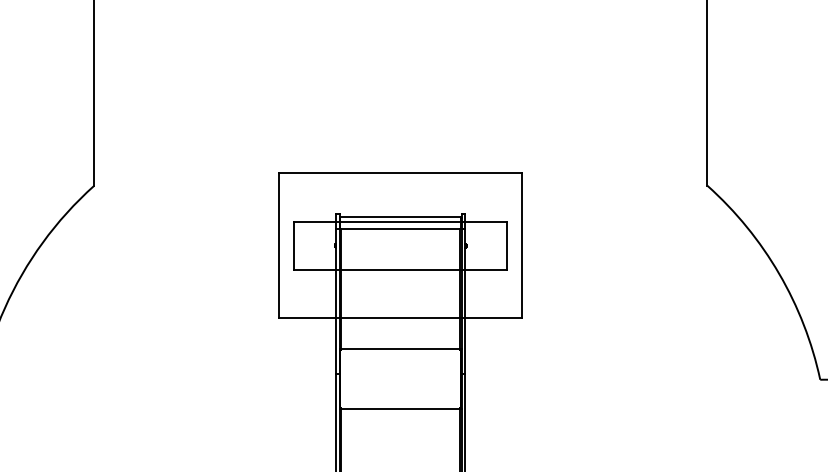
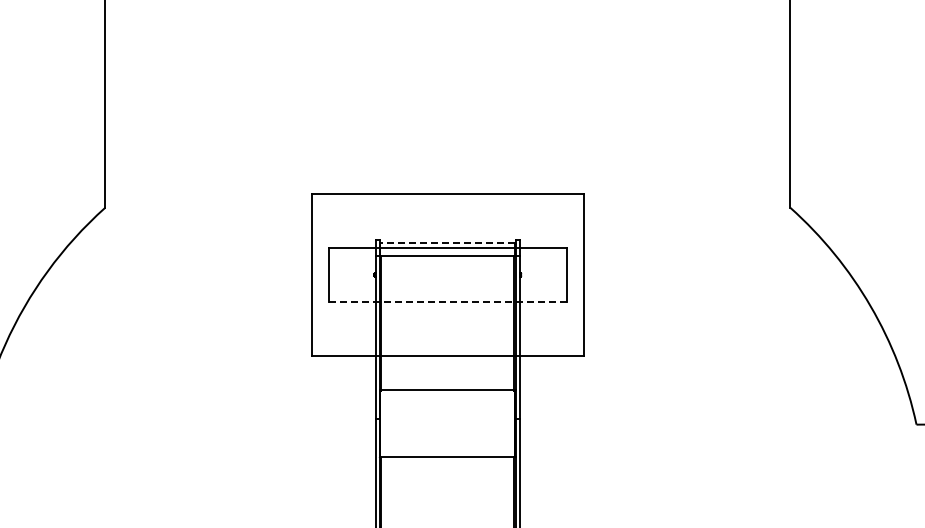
line: (400, 217) -> (447, 243), solid -> dashed
line: (400, 269) -> (447, 301), solid -> dashed

